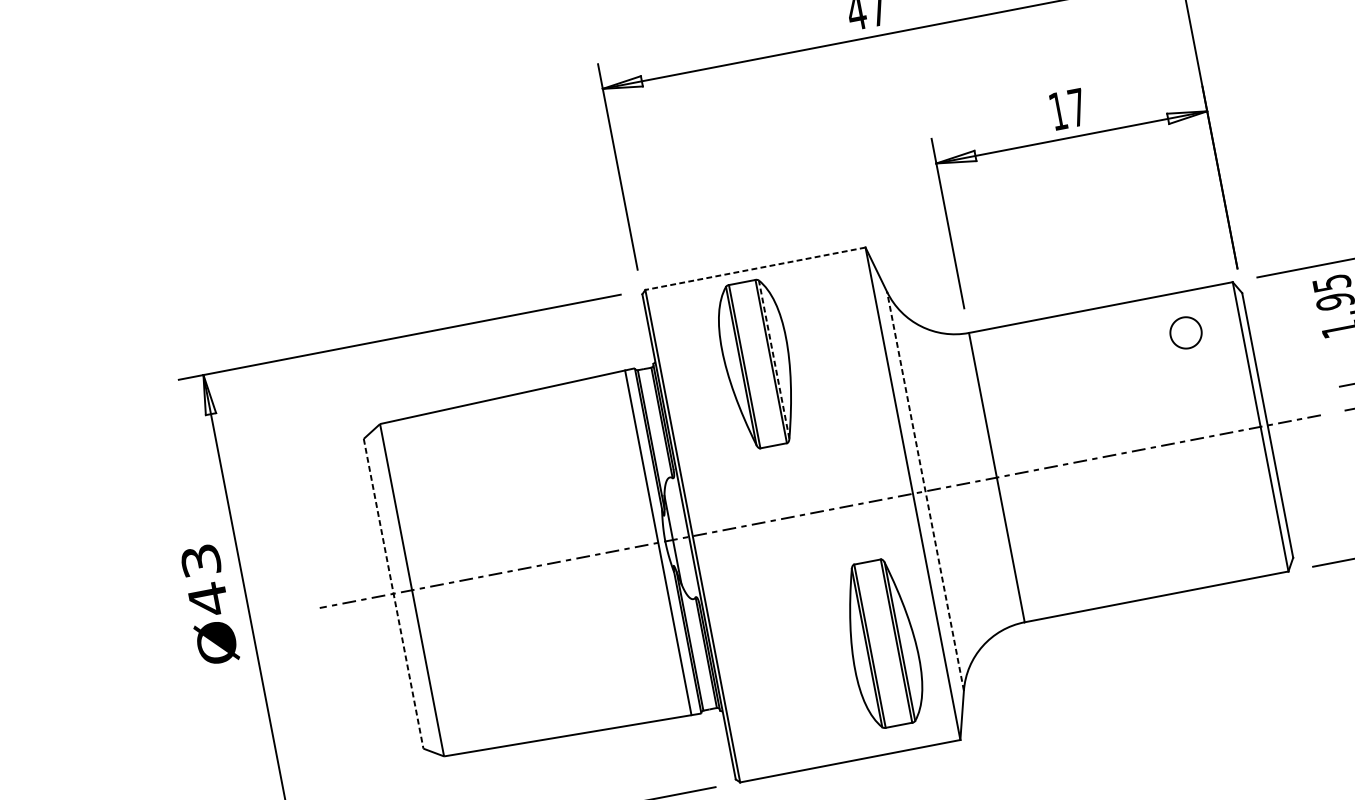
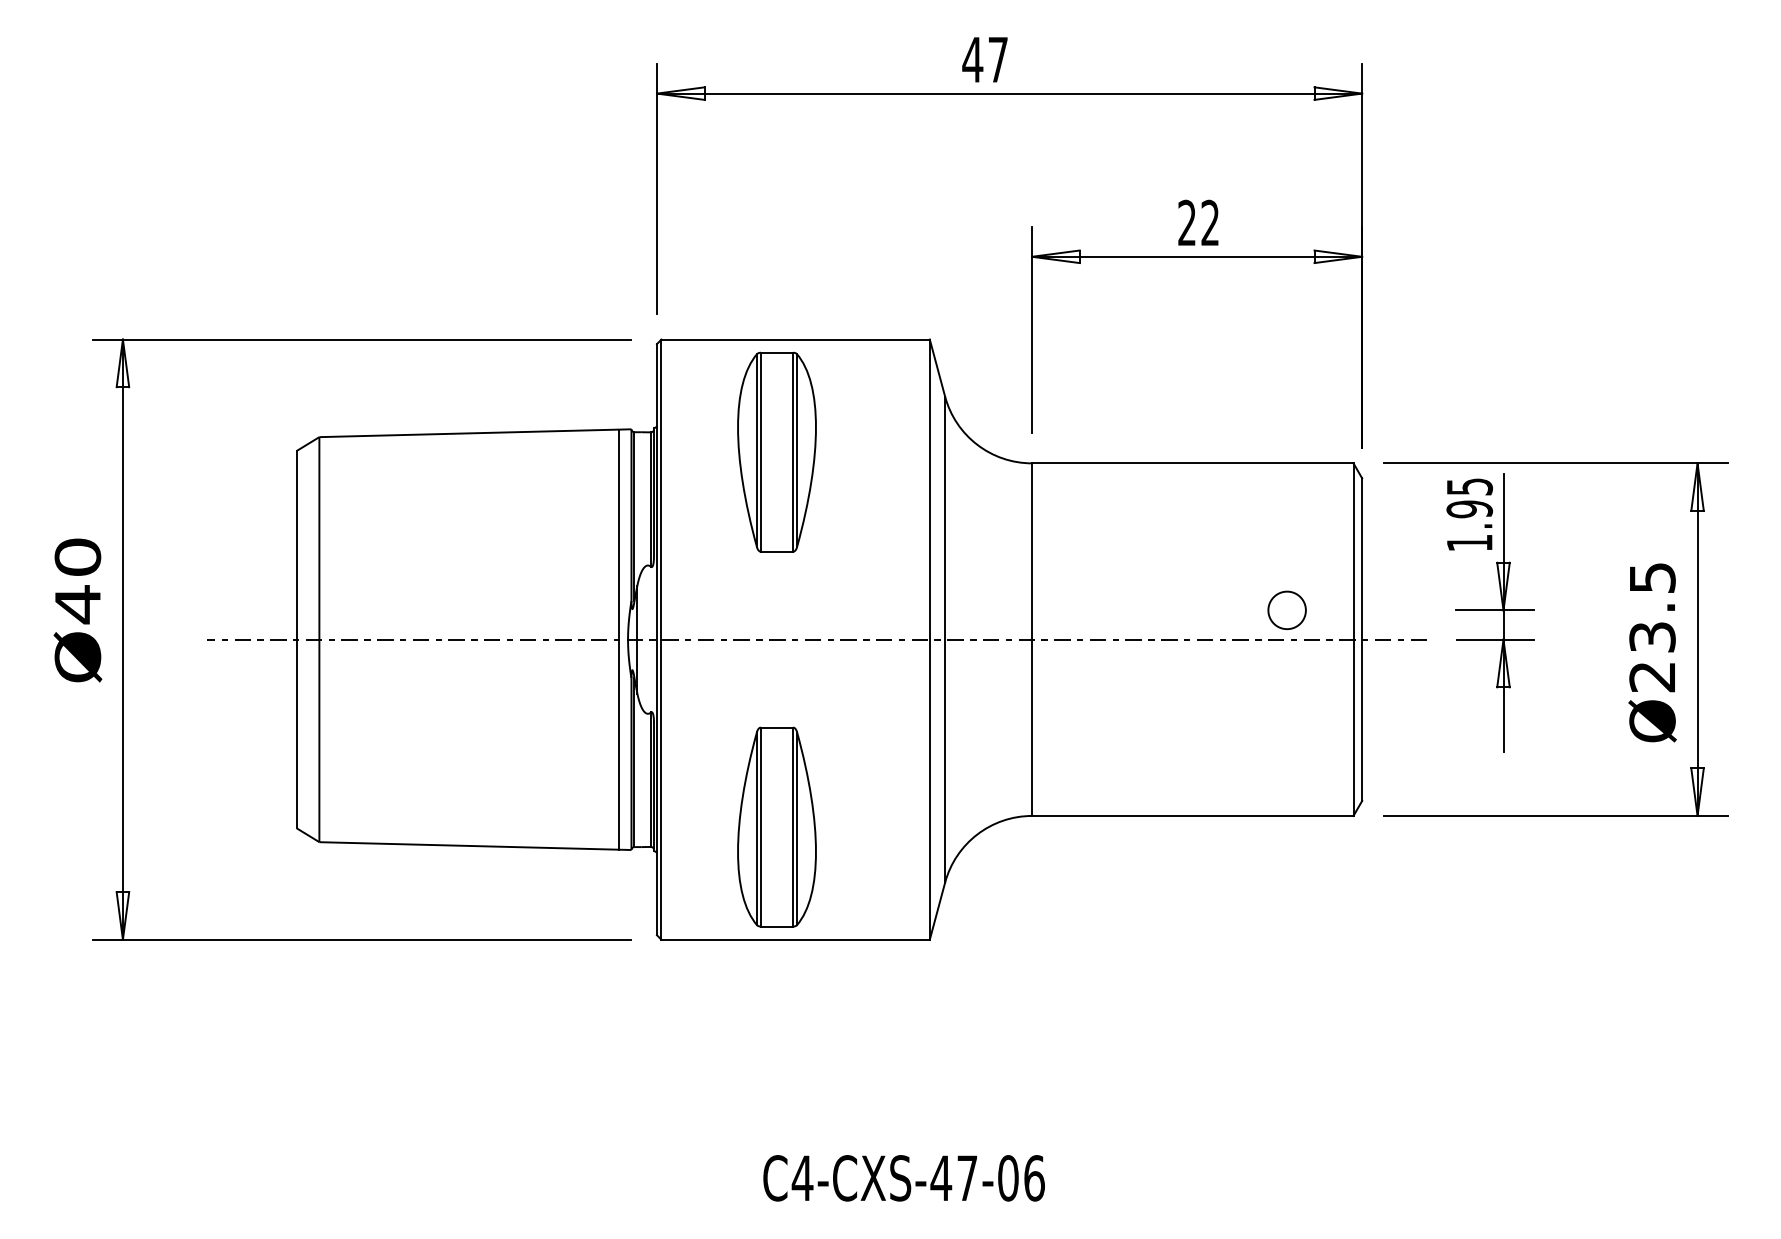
text: (1067, 109) -> (1198, 222), 17 -> 22
line: (755, 268) -> (795, 339), dashed -> solid
part: (1185, 332) -> (1286, 609), moved
line: (774, 359) -> (797, 450), dashed -> solid
line: (925, 491) -> (945, 639), dashed -> solid
text: (200, 560) -> (77, 556), Ø43 -> Ø40
line: (393, 593) -> (296, 639), dashed -> solid
part: (882, 643) -> (776, 826), moved

